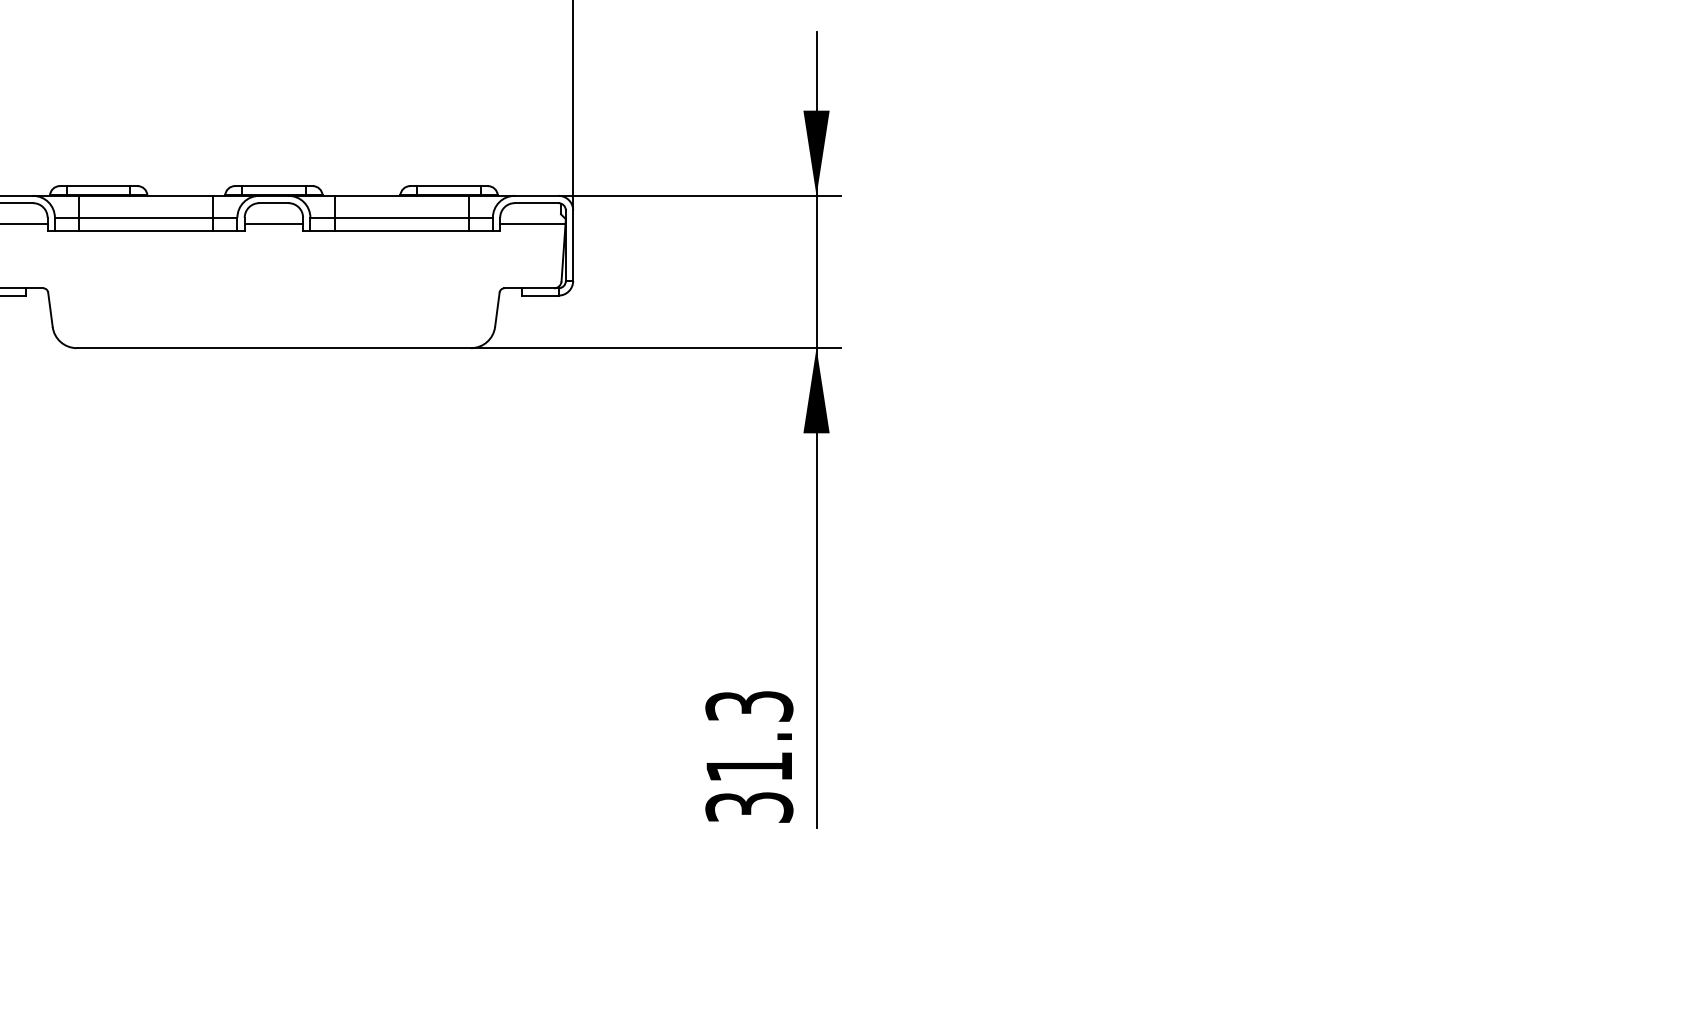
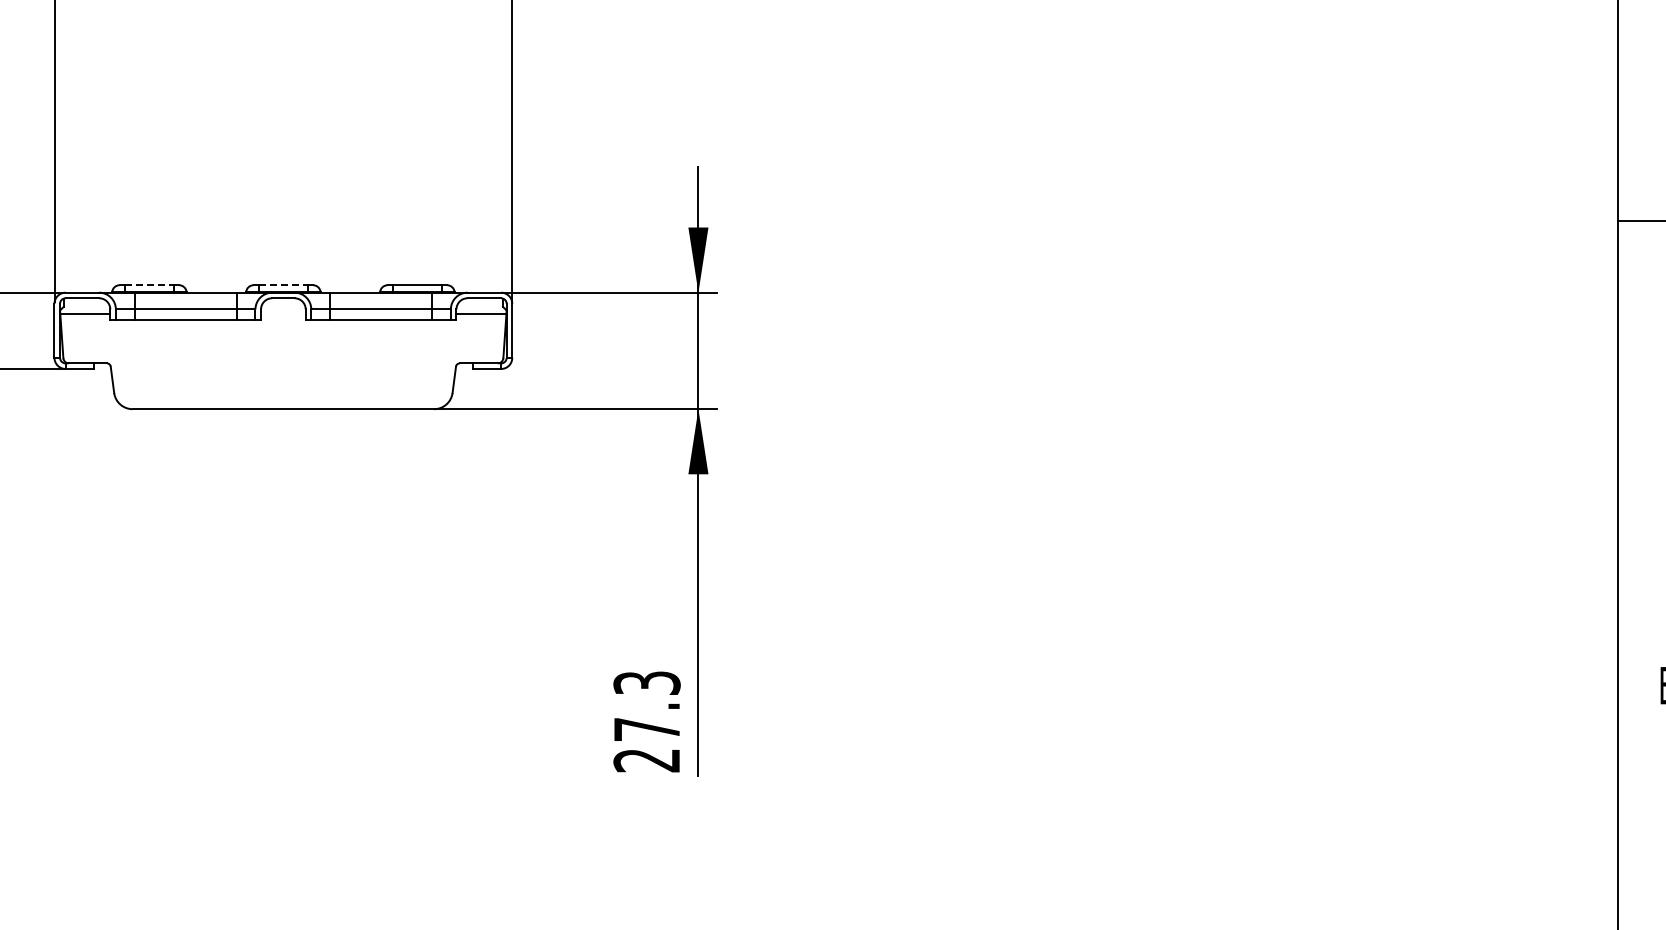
line: (98, 186) -> (149, 285), solid -> dashed
line: (274, 186) -> (283, 285), solid -> dashed
line: (274, 224) -> (283, 314), removed
text: (748, 787) -> (646, 745), 31.3 -> 27.3

